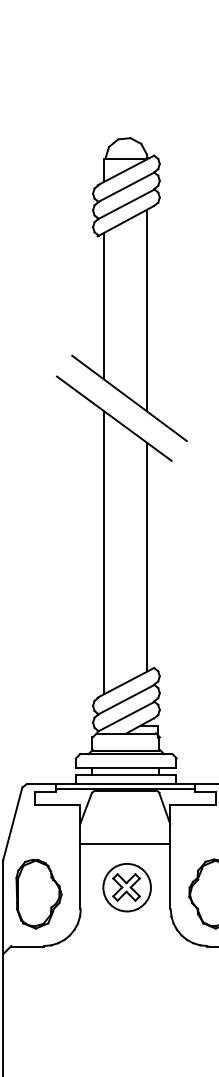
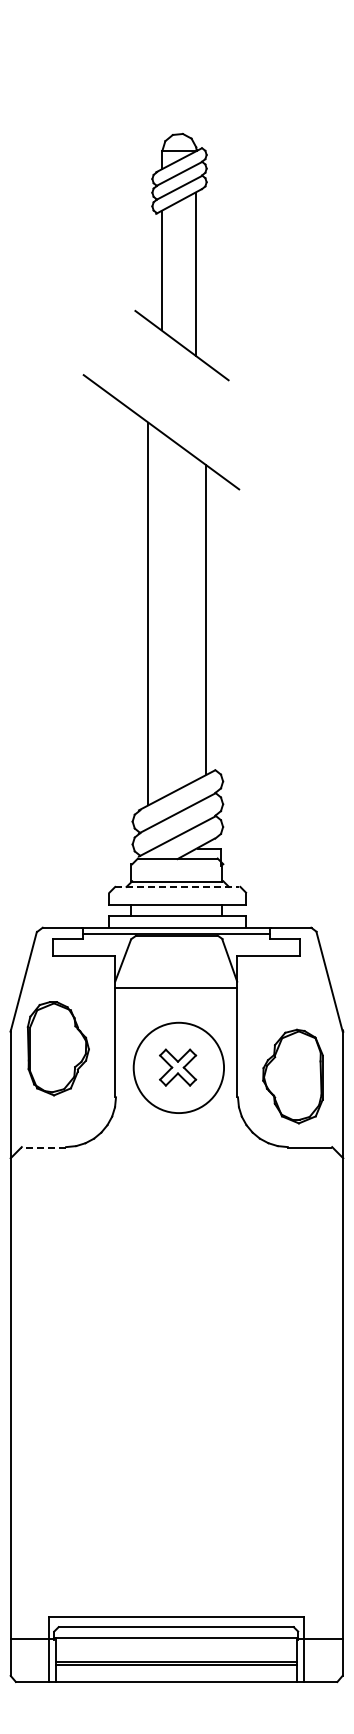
part: (129, 289) -> (181, 256), size x0.6
line: (126, 754) -> (177, 887), solid -> dashed
line: (125, 843) -> (176, 987), moved
circle: (126, 887) -> (178, 1067), size x1.4
part: (38, 893) -> (57, 1048), moved
line: (26, 946) -> (42, 1147), solid -> dashed

